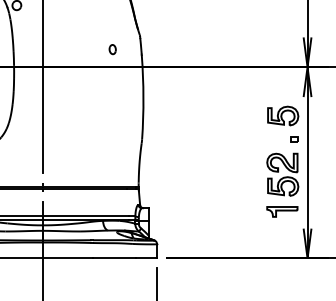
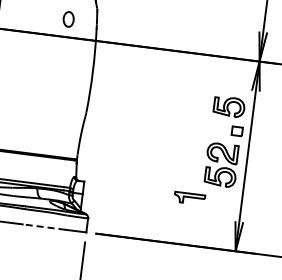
part: (112, 49) -> (68, 19), size x1.6
part: (294, 139) -> (237, 131), size x1.6
part: (282, 211) -> (189, 198), moved
line: (114, 258) -> (44, 227), solid -> dashed

